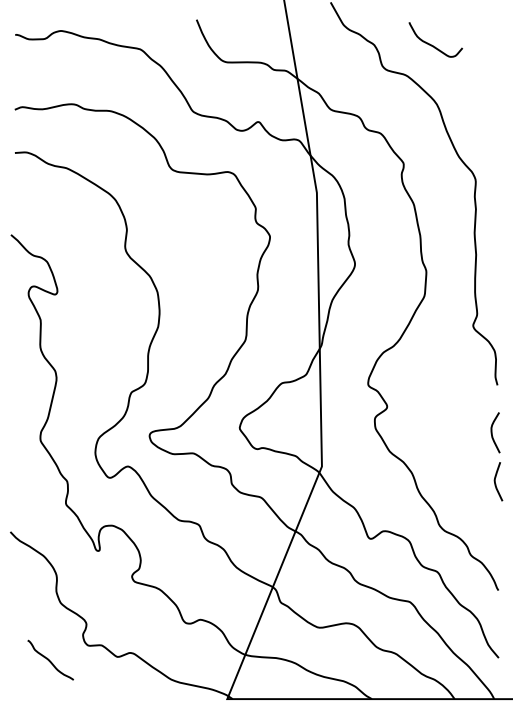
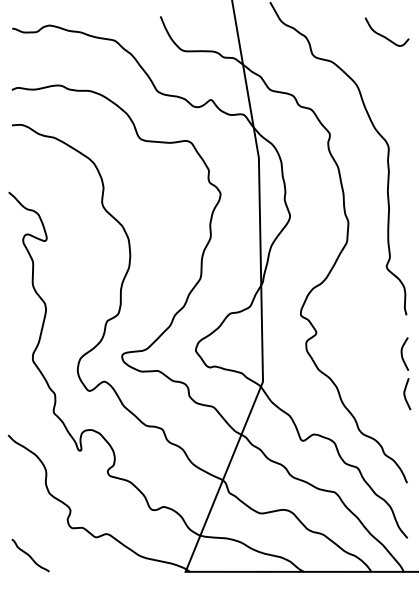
curve: (433, 45) -> (385, 36), moved
curve: (49, 659) -> (29, 554), moved

